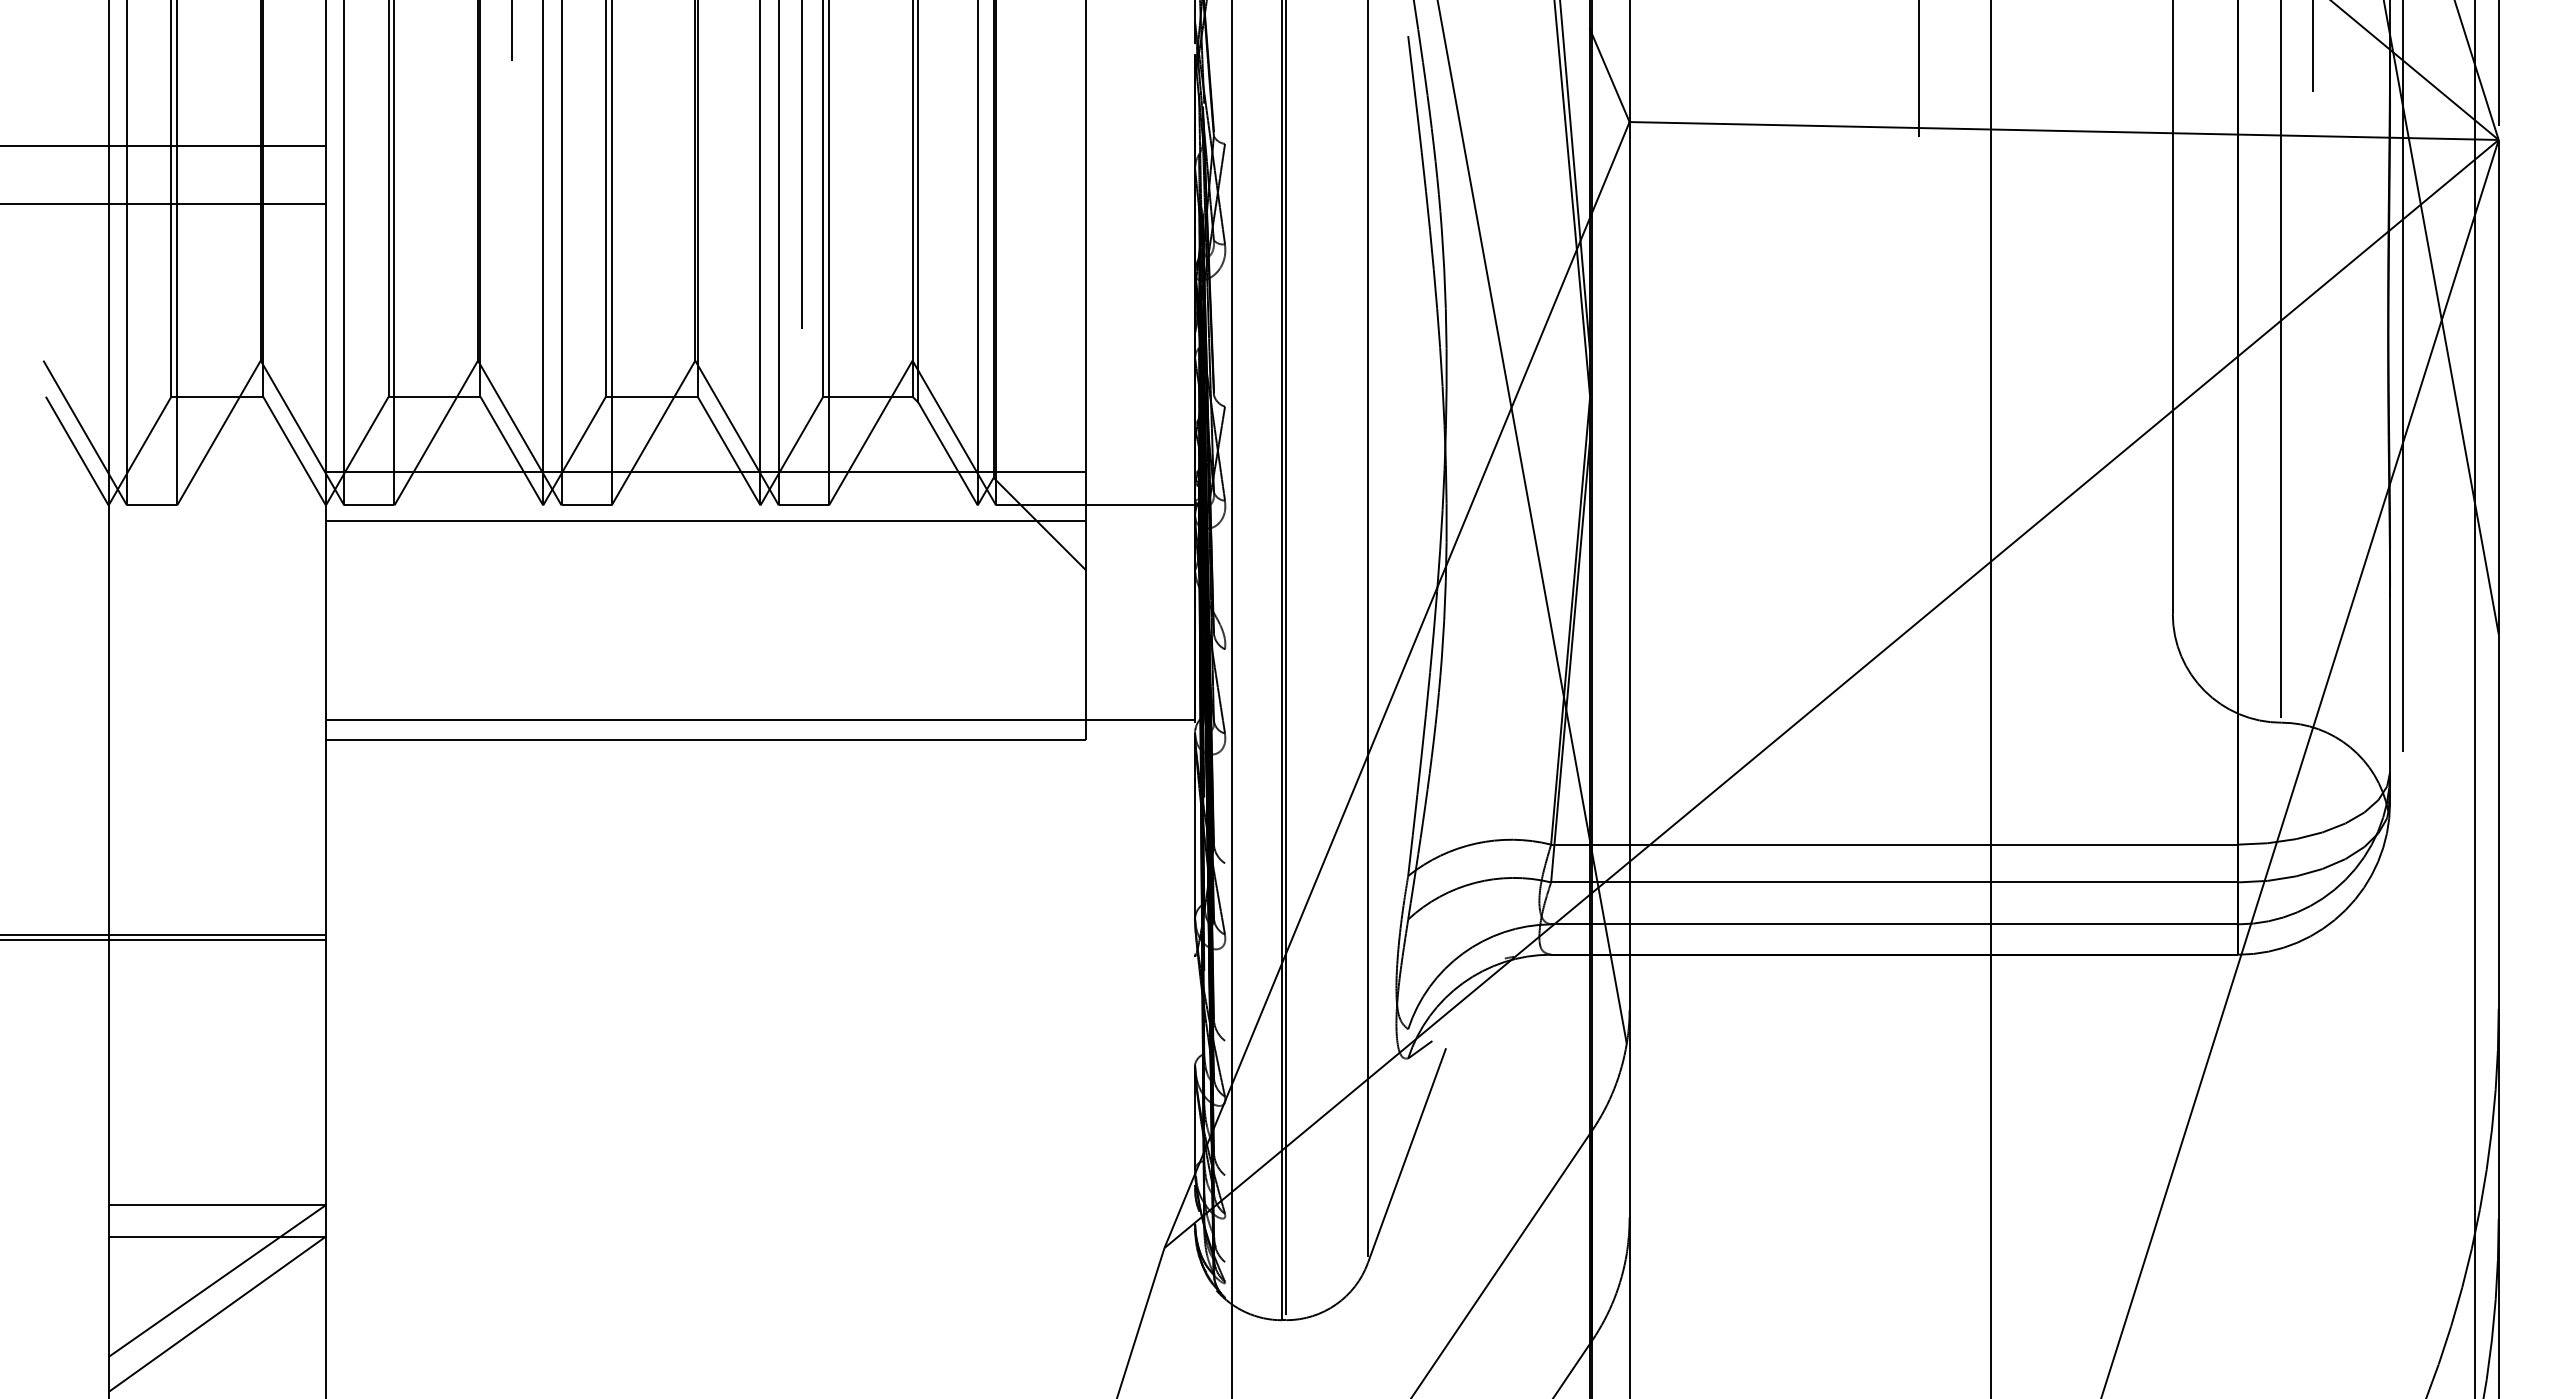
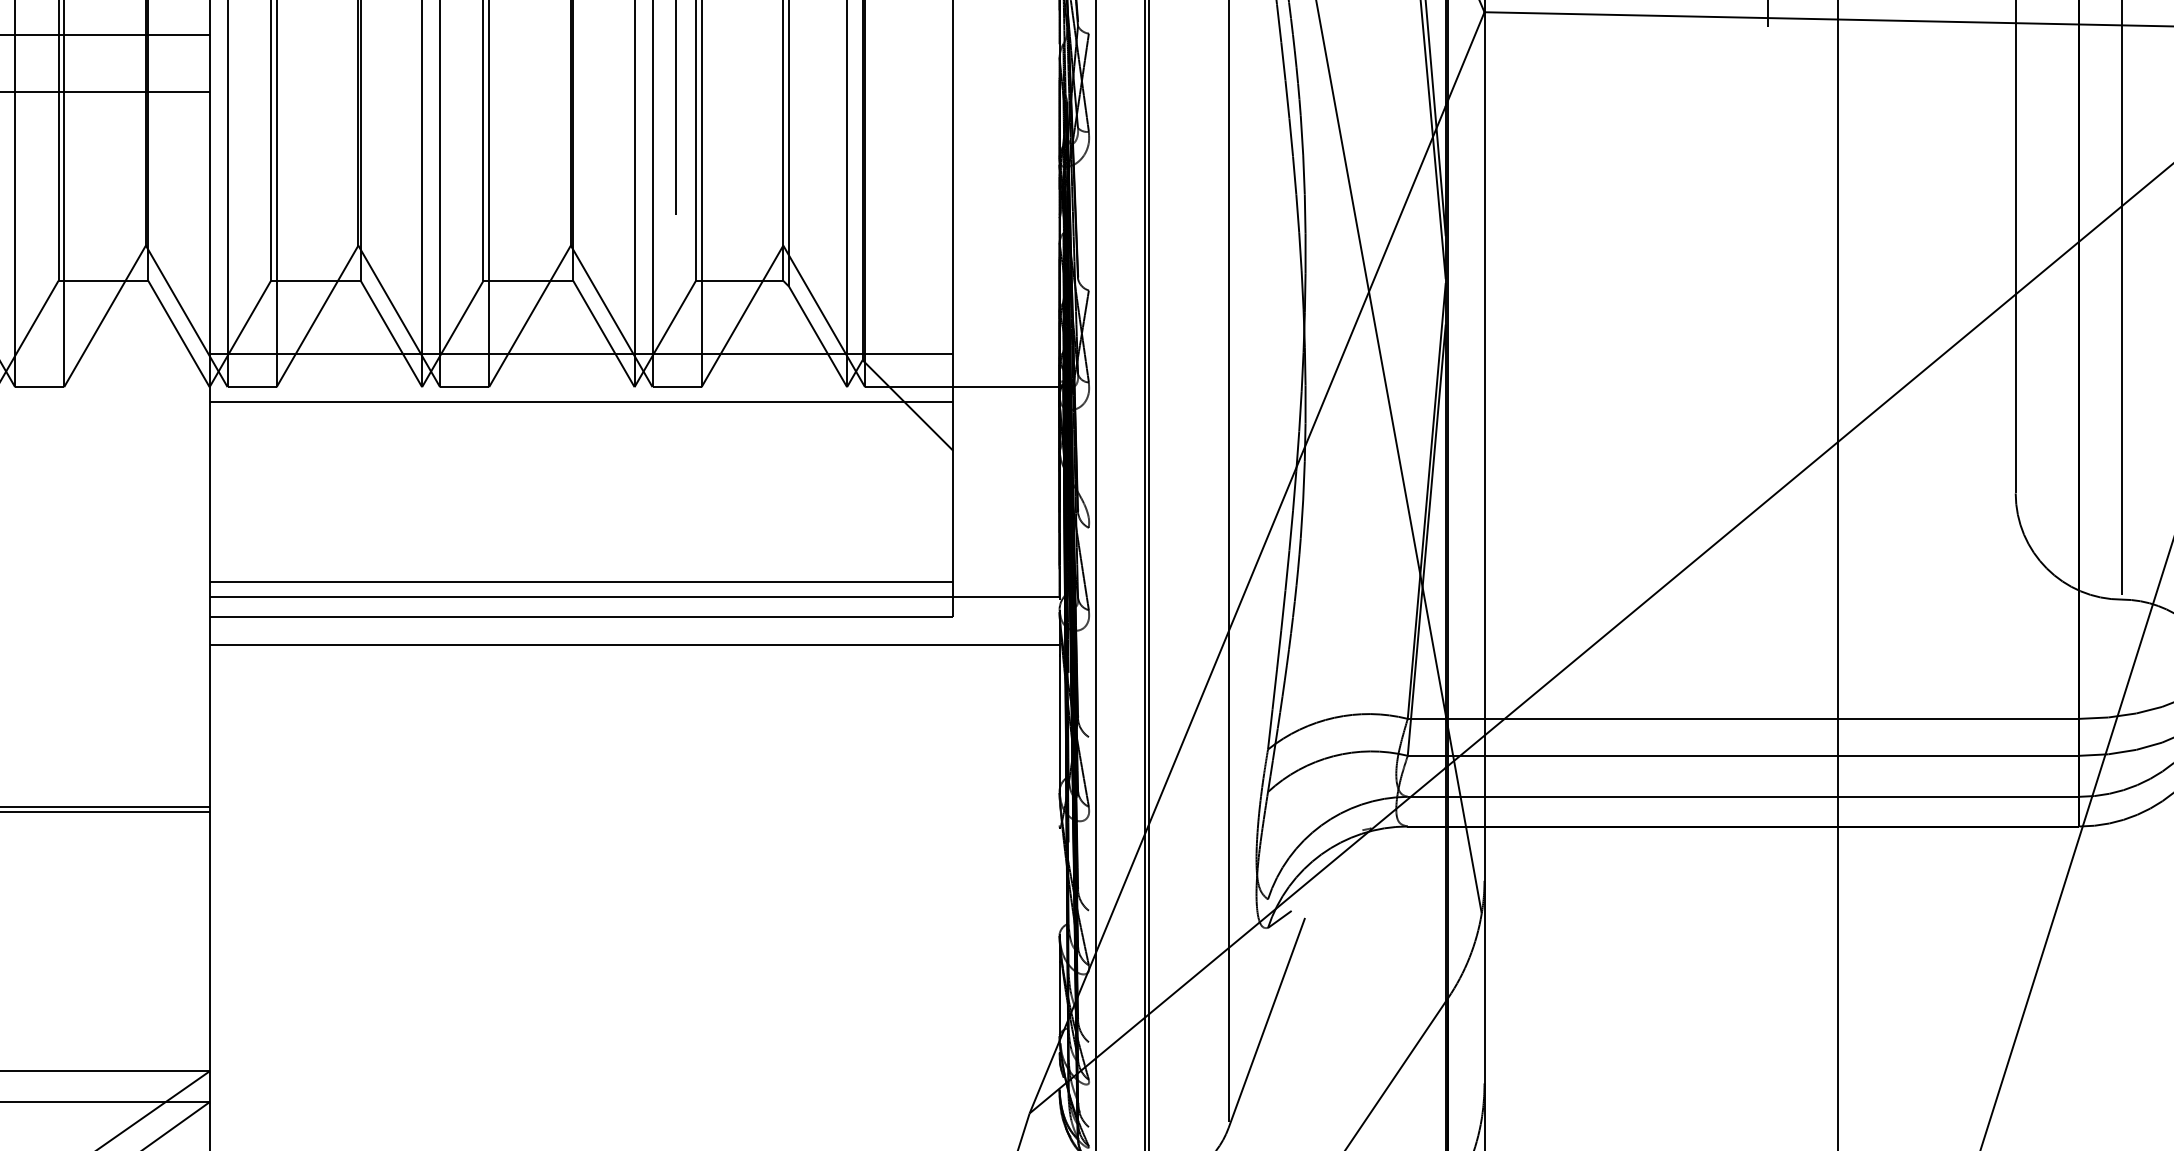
line: (705, 704) -> (580, 581), added
line: (760, 769) -> (634, 645), added

